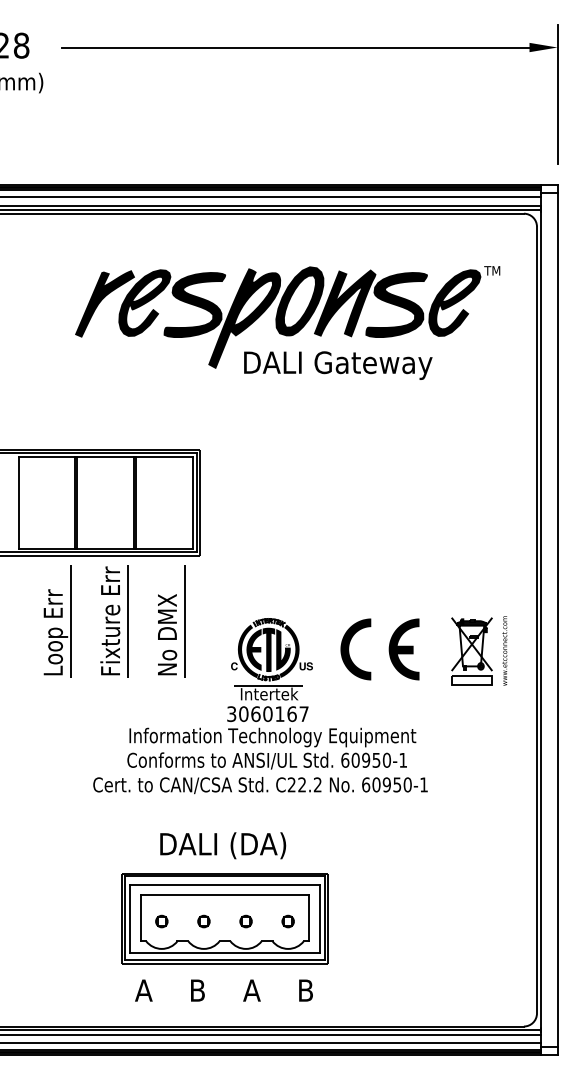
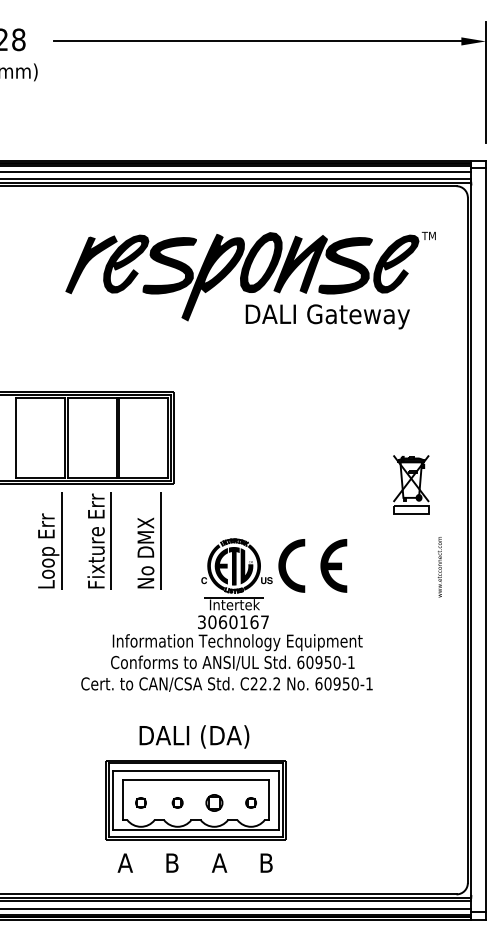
text: (338, 365) -> (328, 316), moved
part: (388, 649) -> (320, 565), moved
part: (471, 651) -> (410, 484), moved
part: (245, 921) -> (213, 802), size x1.6

